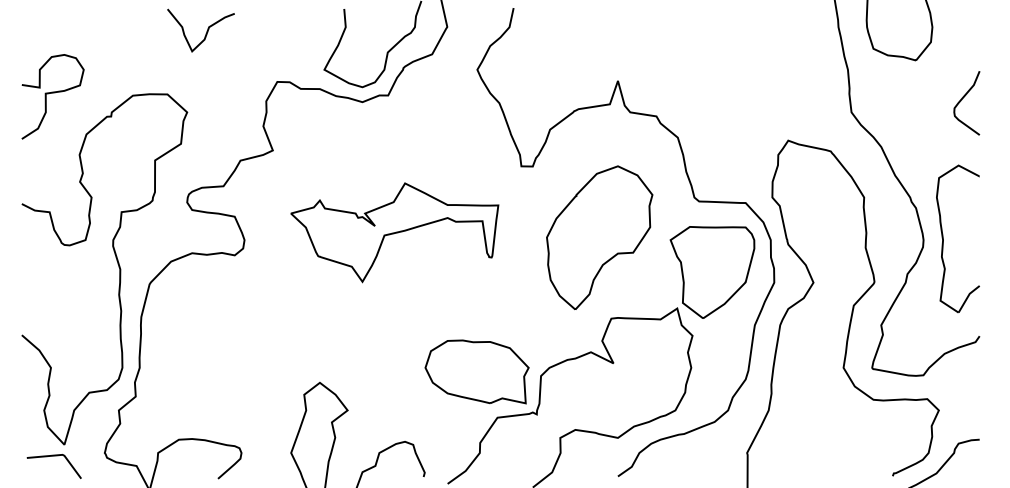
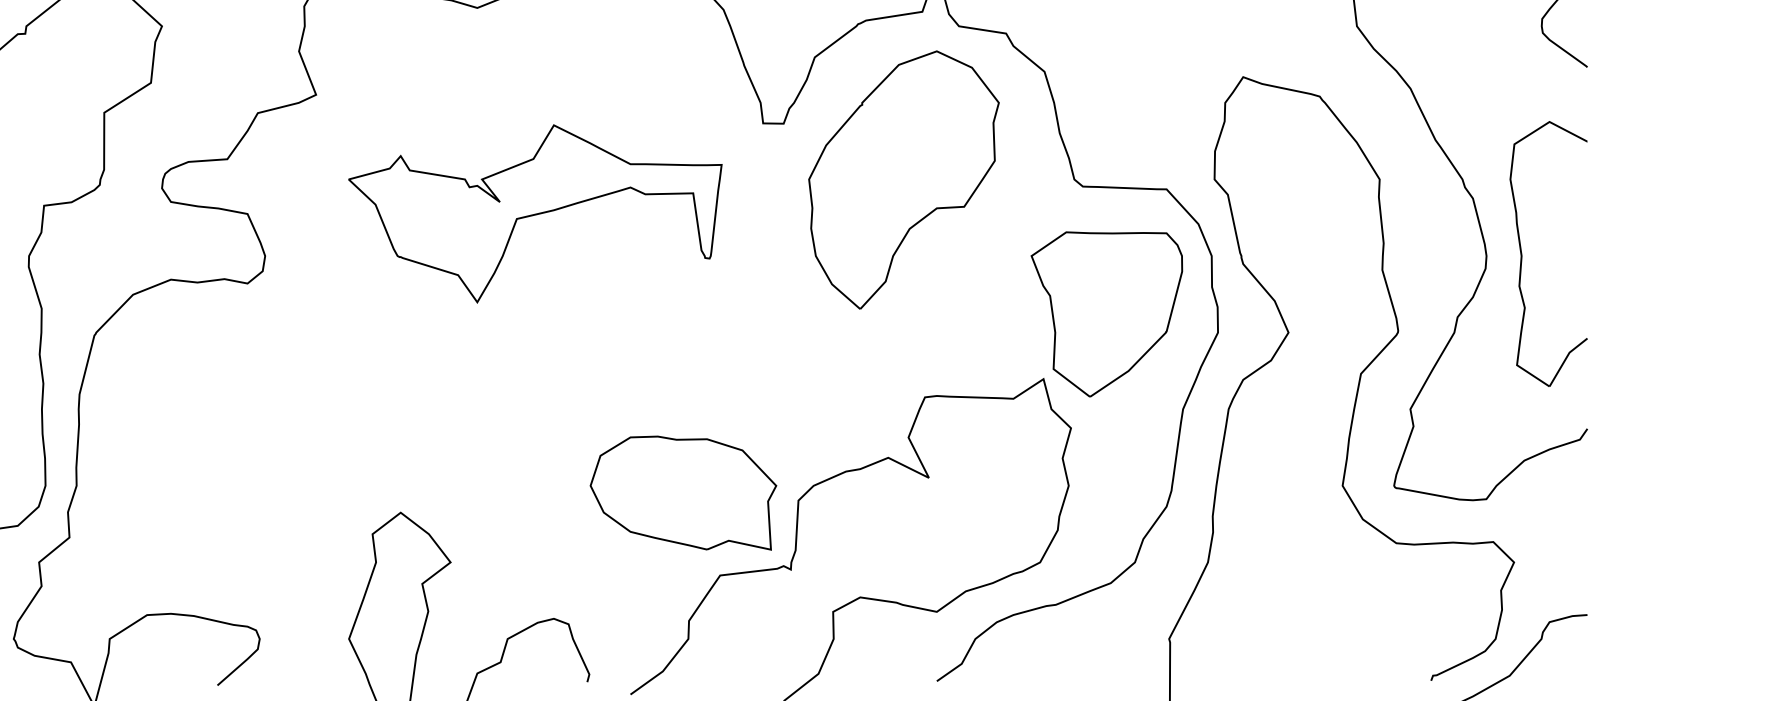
part: (394, 232) -> (534, 213), moved
part: (599, 237) -> (903, 179), moved

